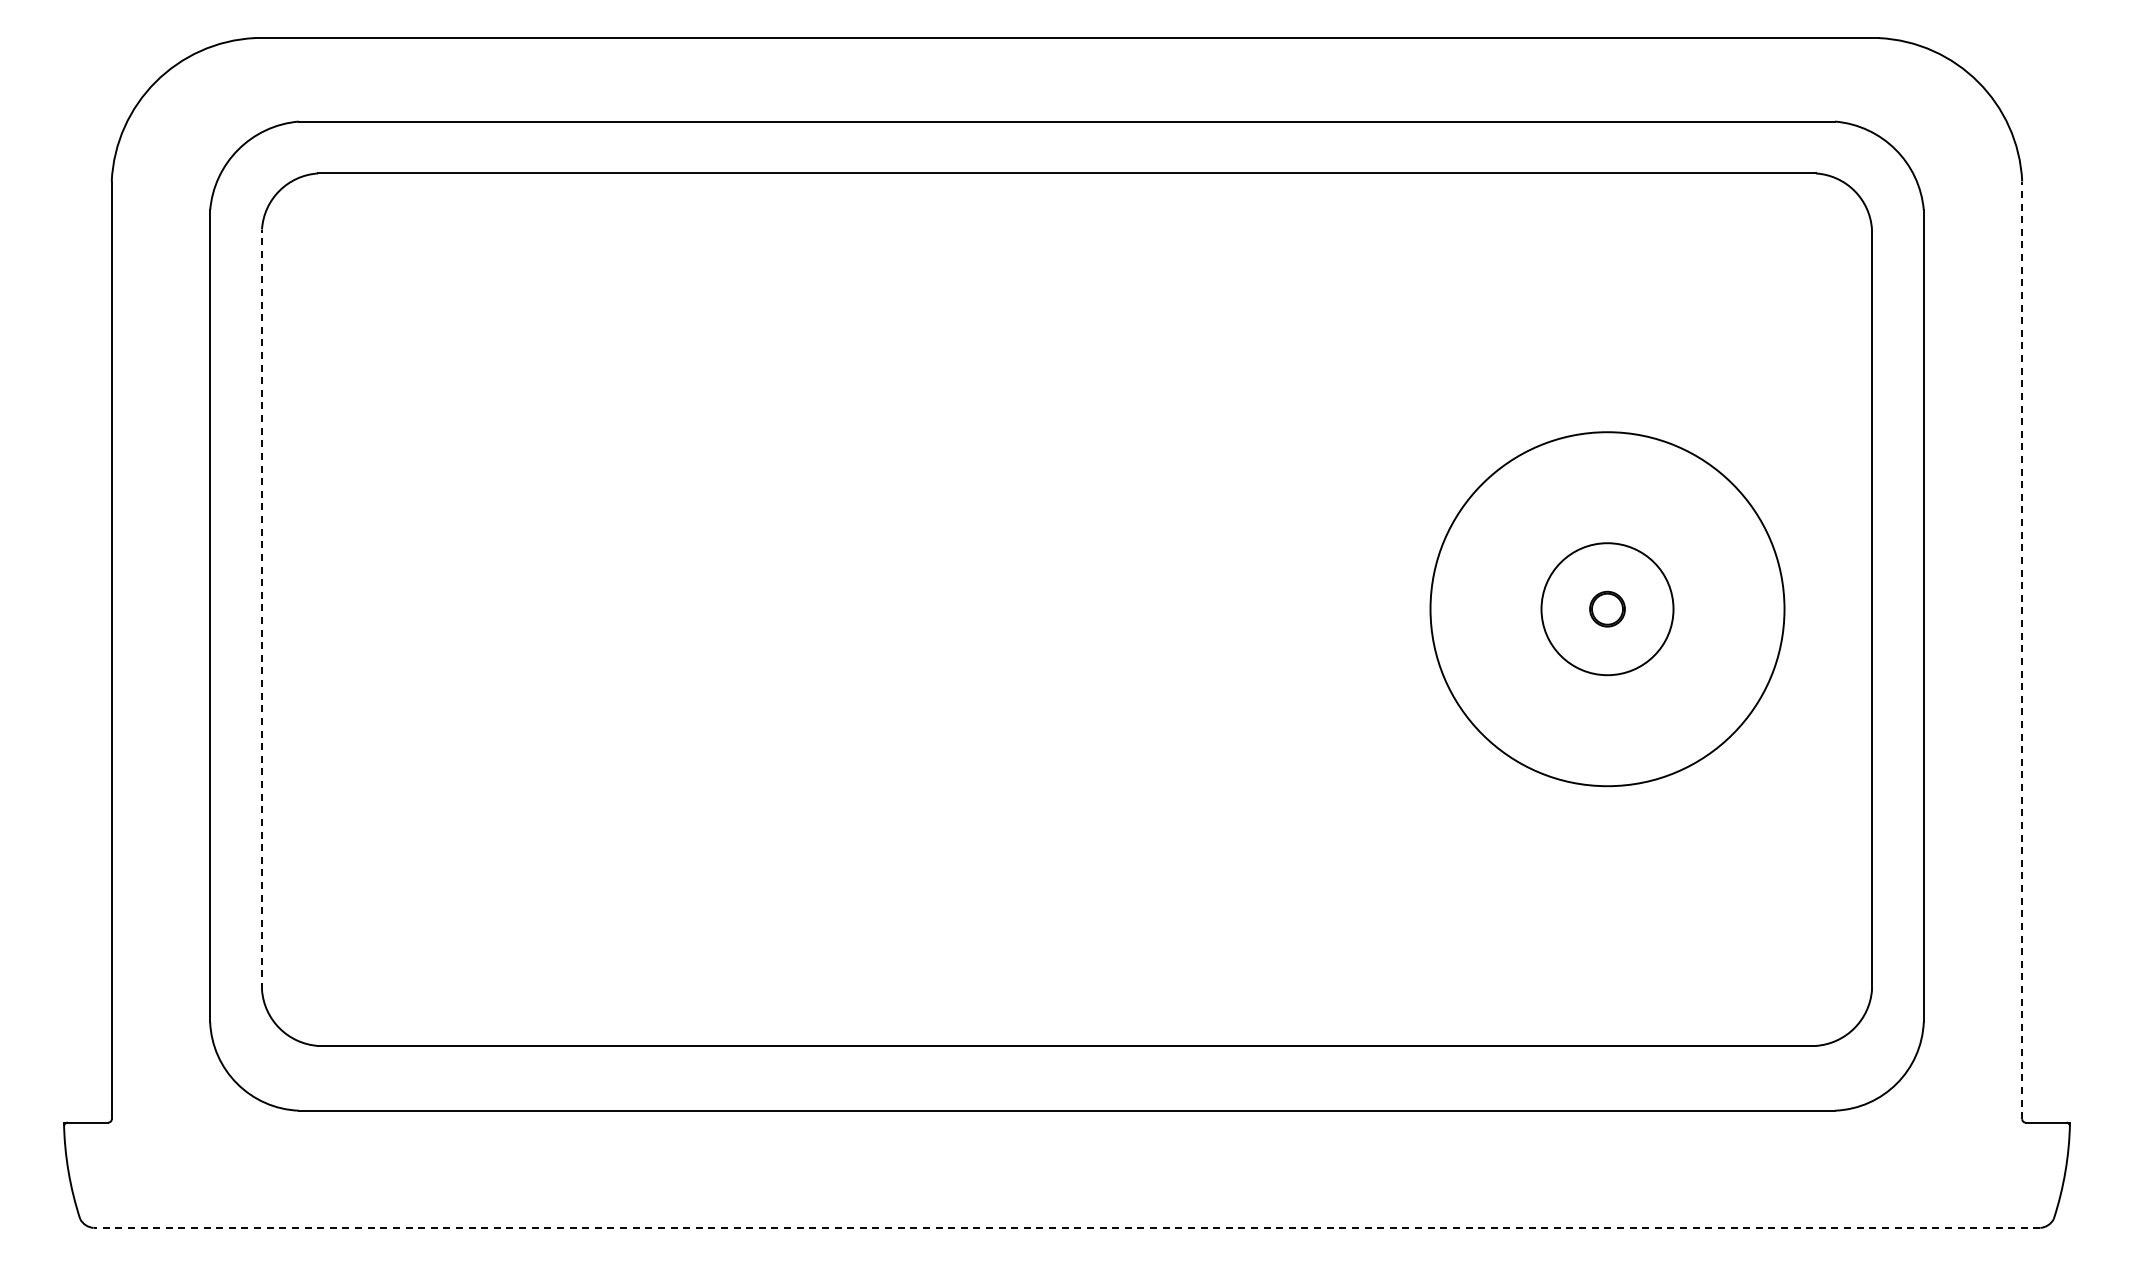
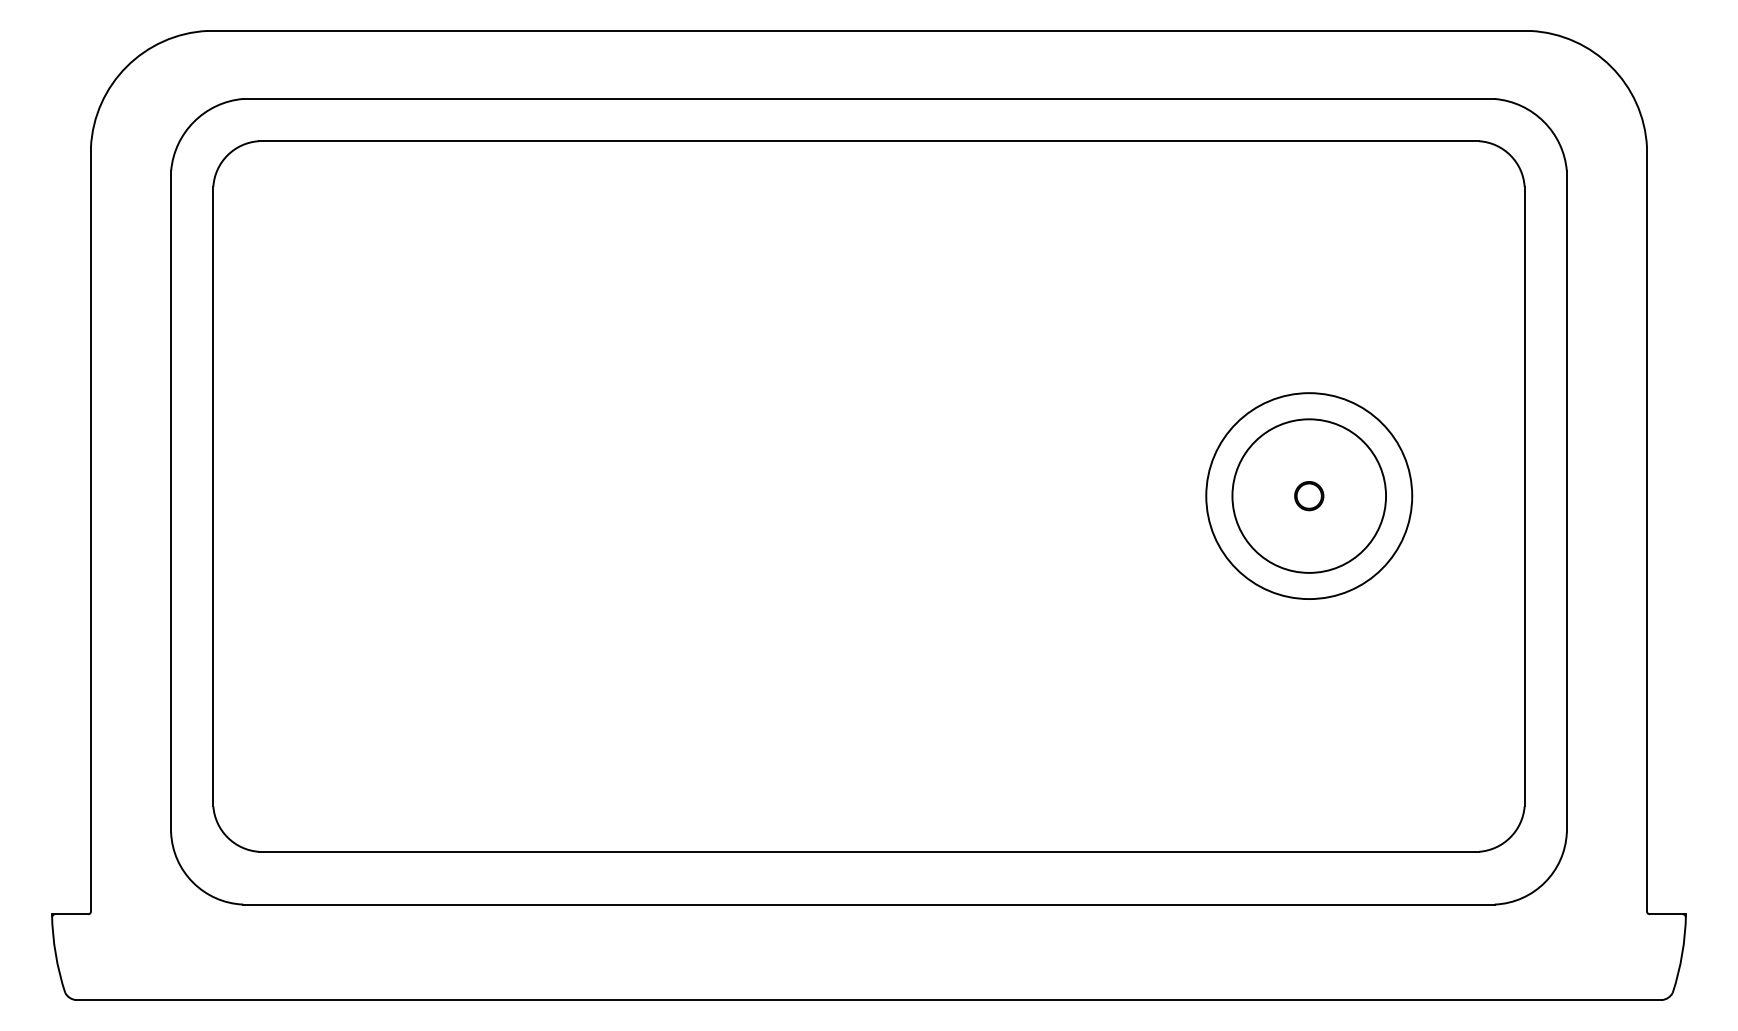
circle: (1607, 608) -> (1309, 495), size x0.71
circle: (1607, 608) -> (1309, 495), size x1.43
line: (262, 609) -> (213, 496), dashed -> solid
line: (2022, 650) -> (1647, 529), dashed -> solid
line: (1066, 1227) -> (868, 999), dashed -> solid

